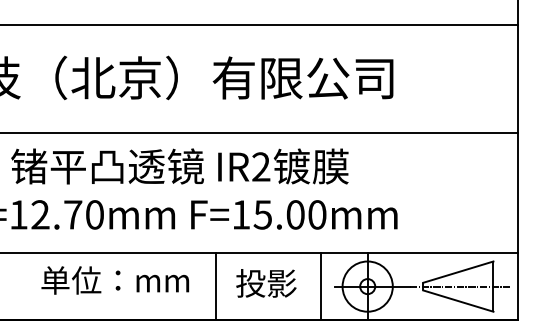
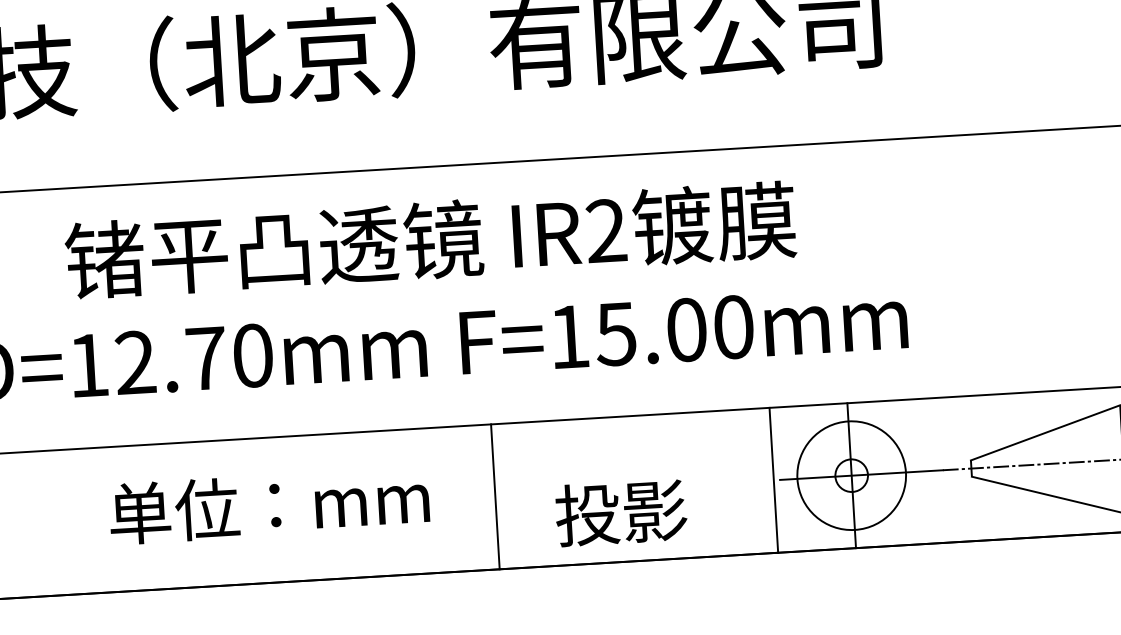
text: (115, 280) -> (269, 505), moved
text: (266, 283) -> (621, 512), moved
line: (215, 286) -> (494, 496), moved
line: (320, 286) -> (773, 480), moved

